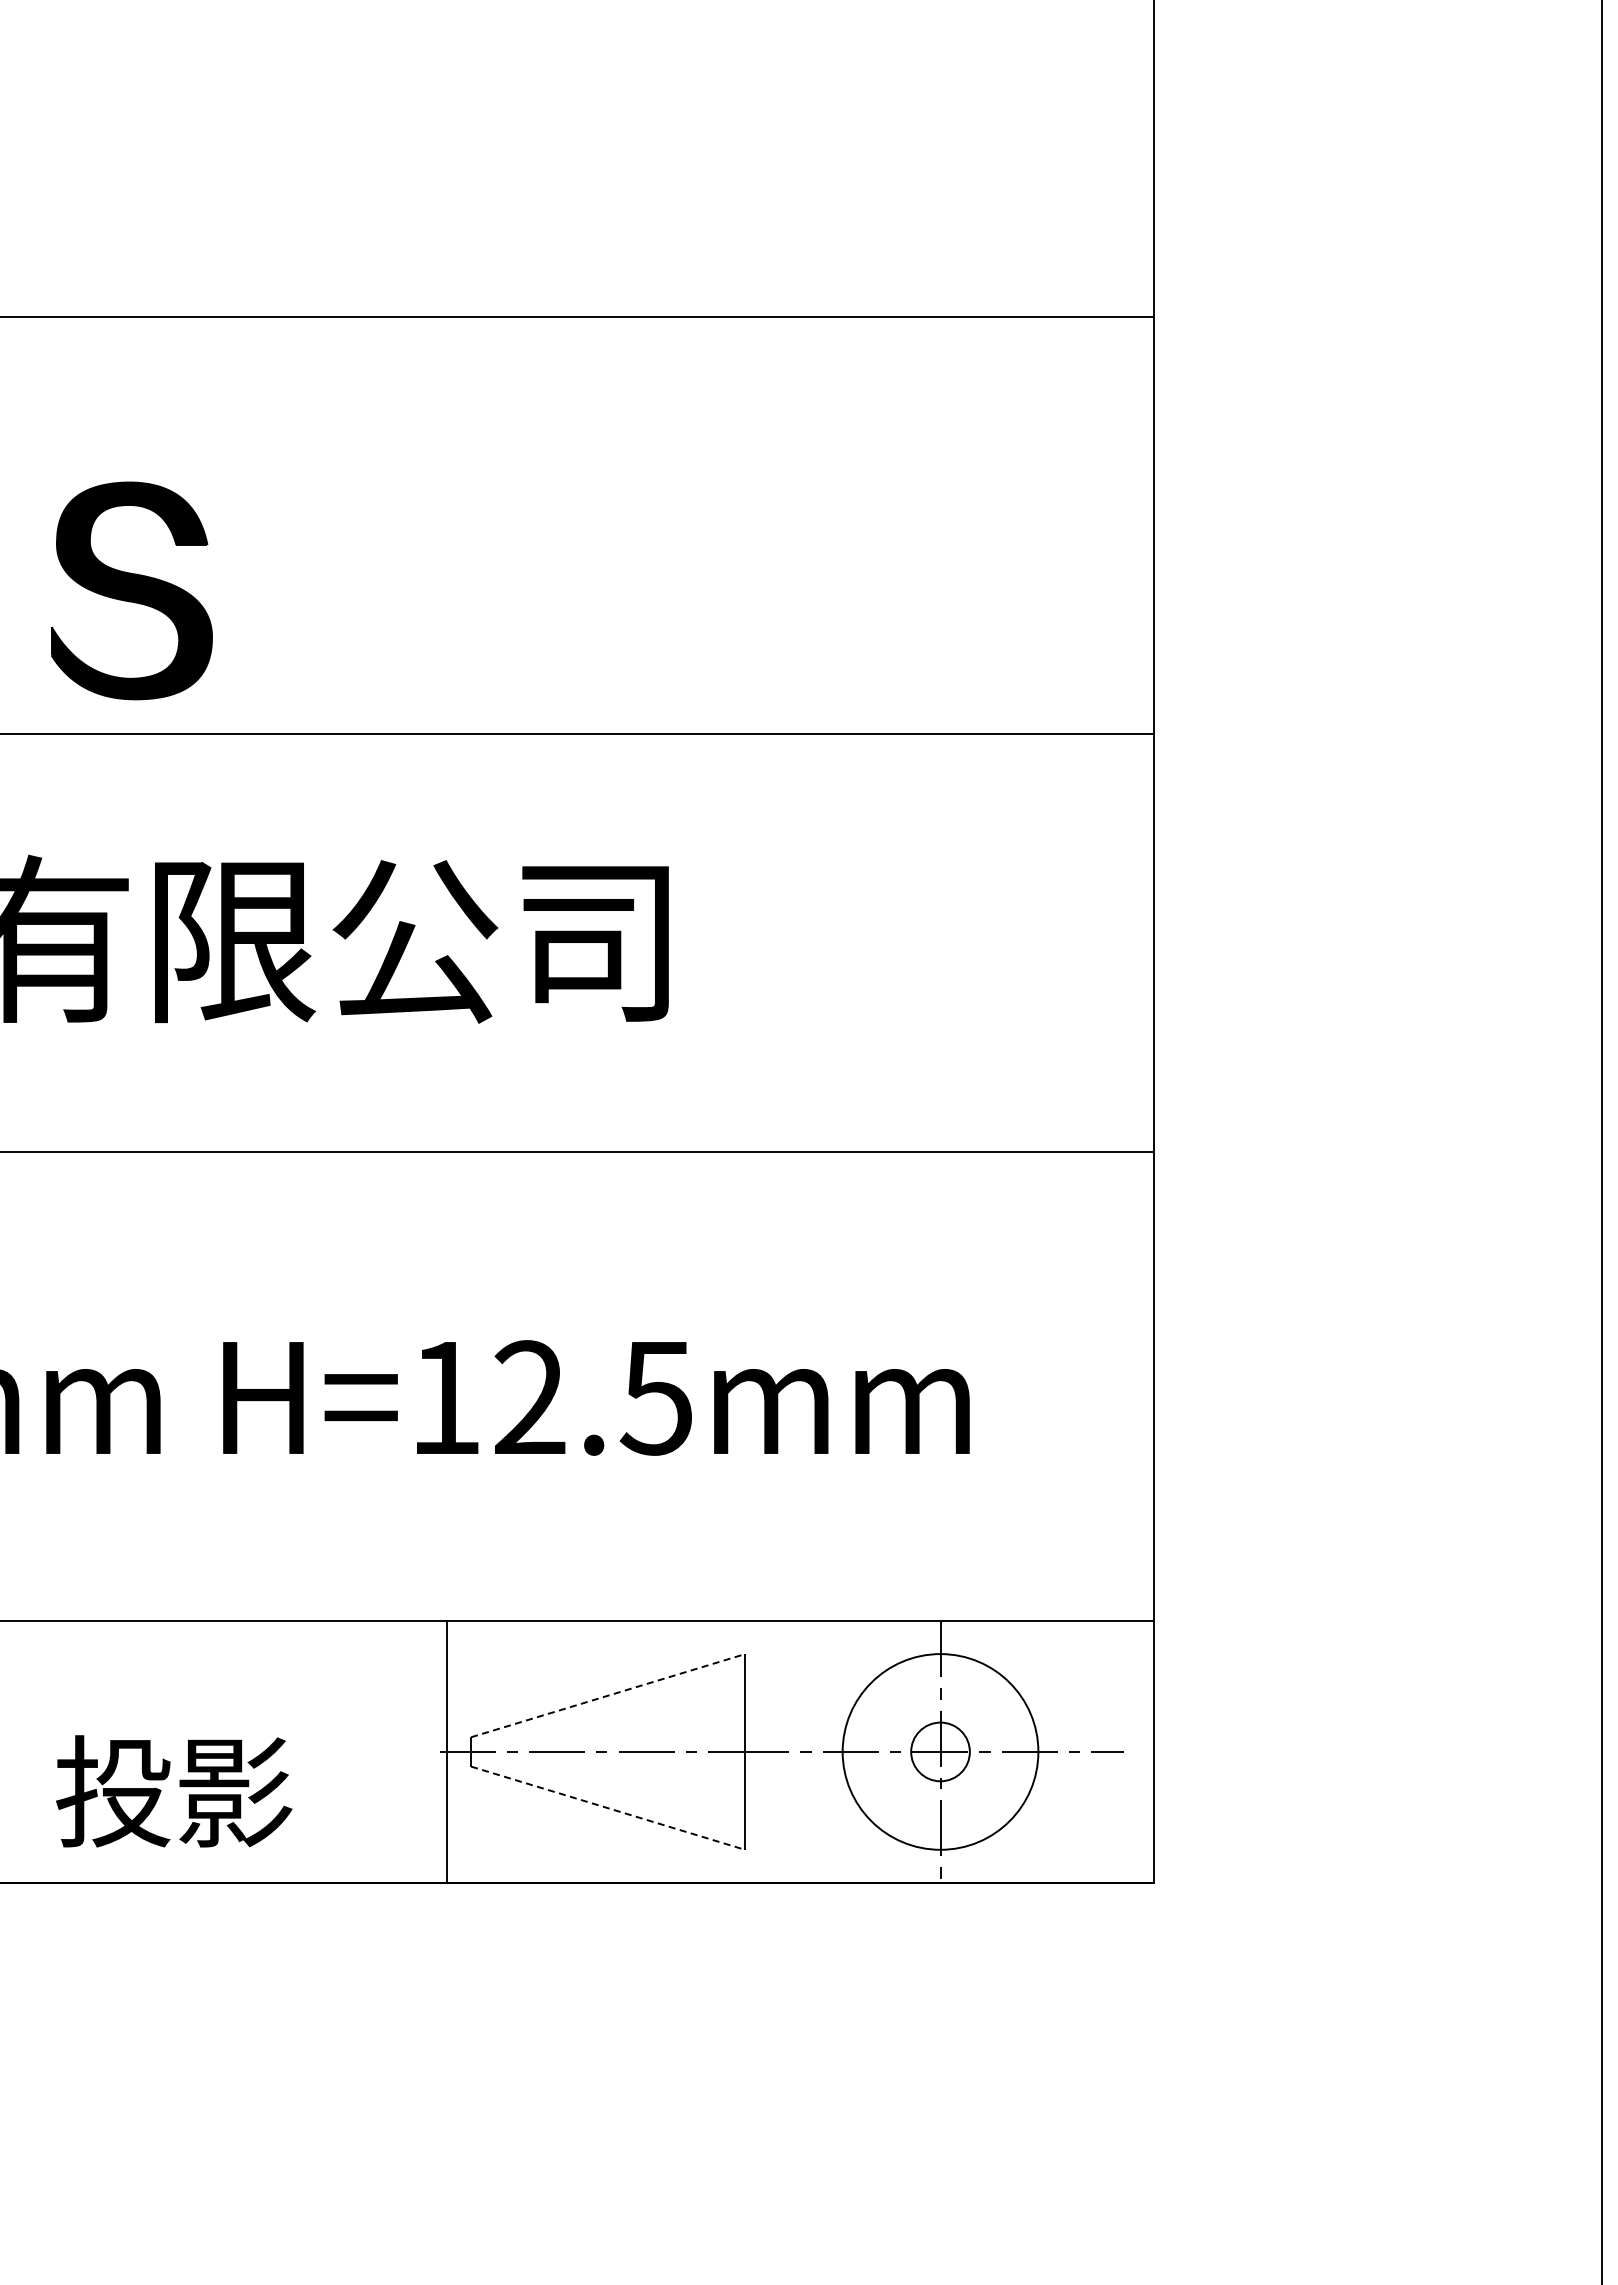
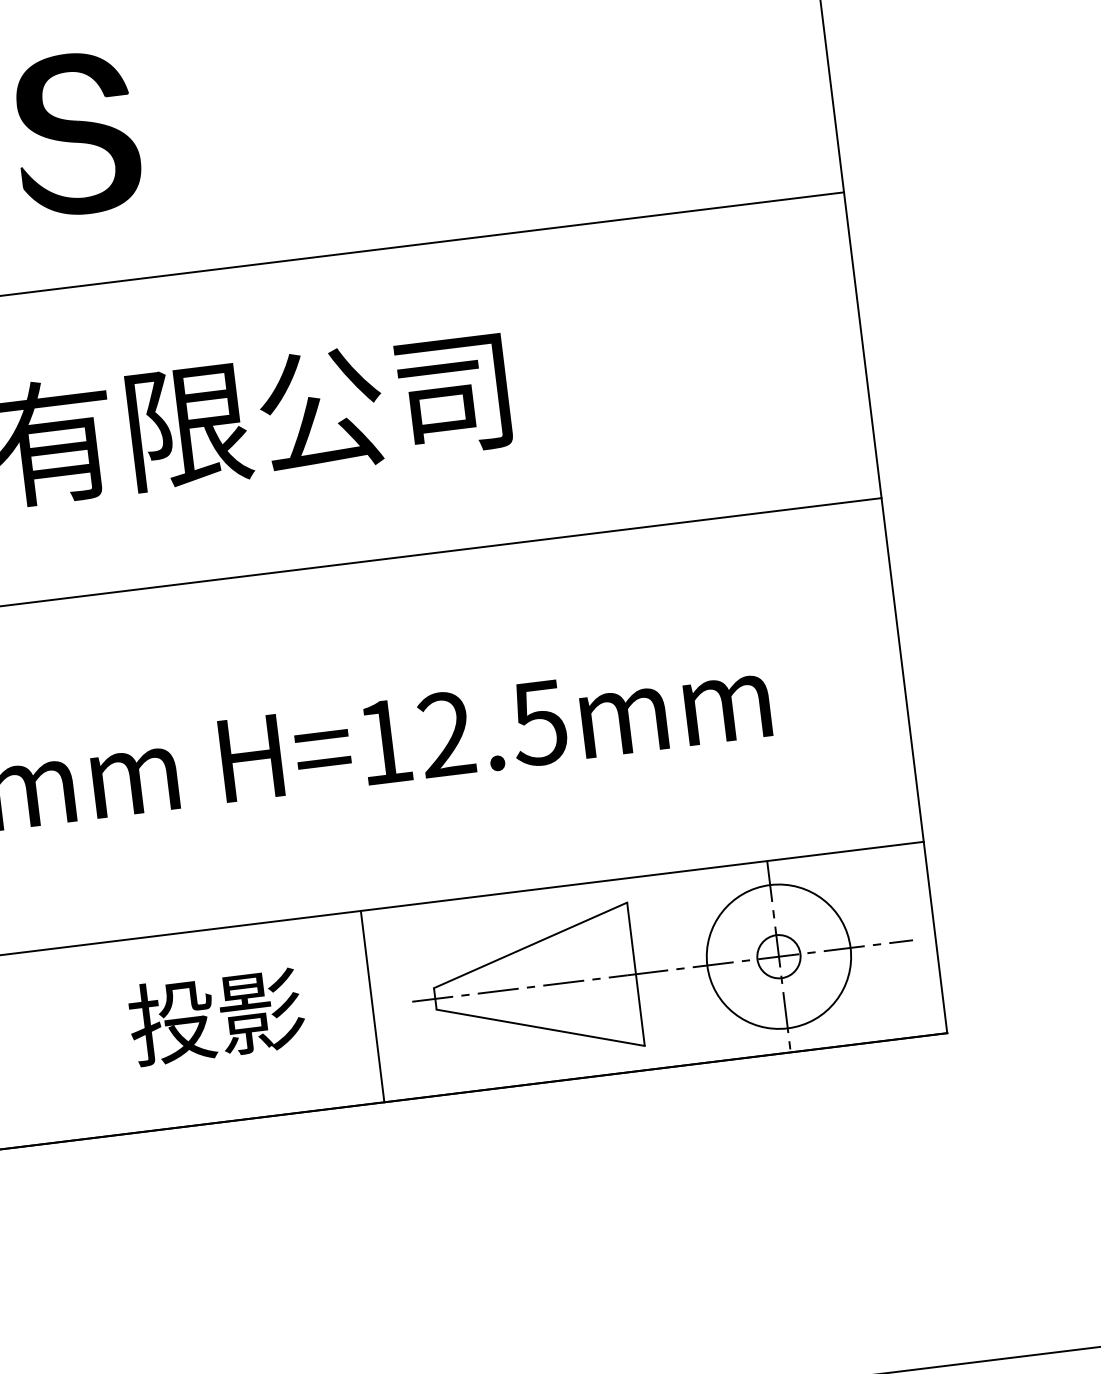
part: (131, 590) -> (76, 133), moved
line: (608, 1695) -> (530, 945), dashed -> solid
line: (446, 1751) -> (372, 1006), moved
text: (174, 1791) -> (217, 1016), moved
line: (608, 1808) -> (540, 1027), dashed -> solid

